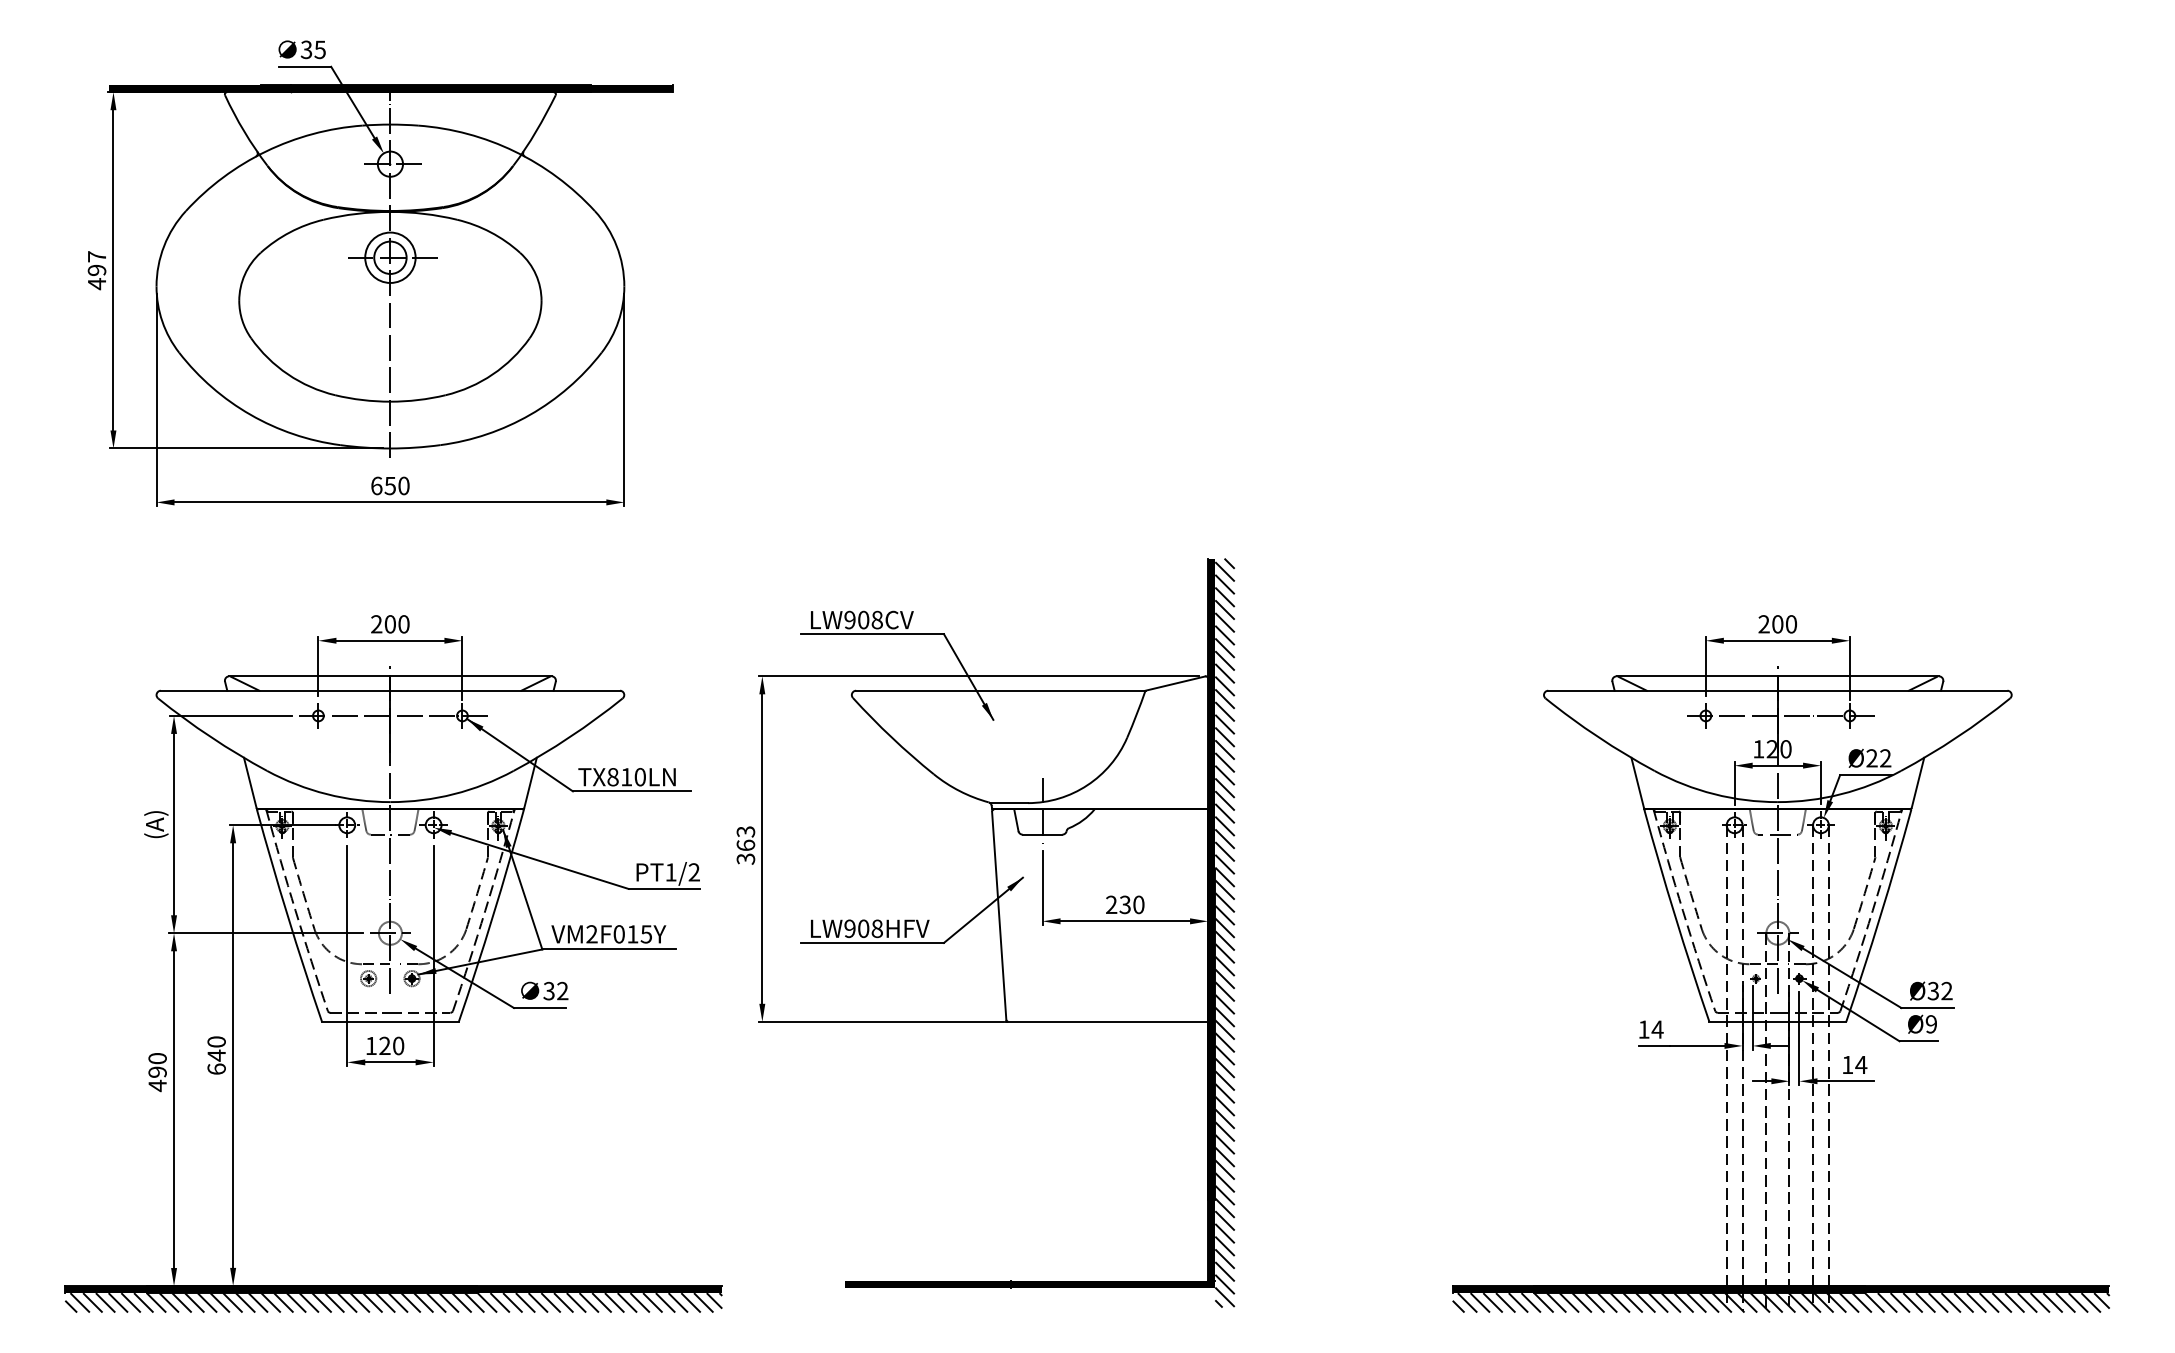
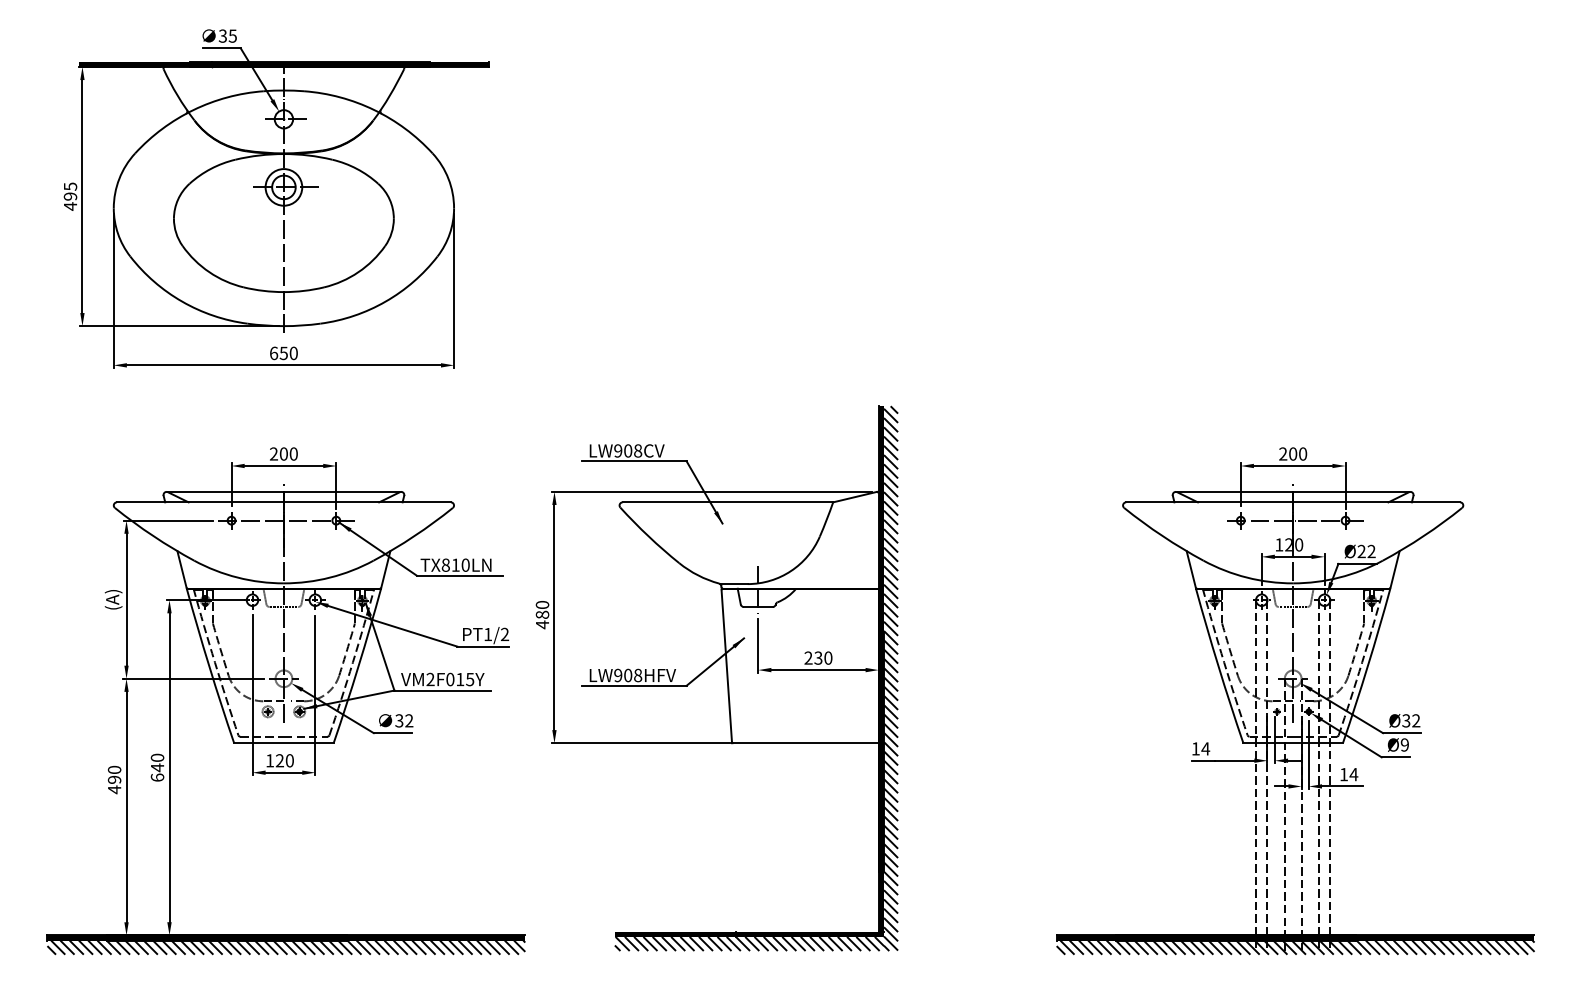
text: (97, 256) -> (70, 186), 497 -> 495
text: (745, 846) -> (542, 615), 363 -> 480
hatch: (1030, 1297) -> (749, 943), added

